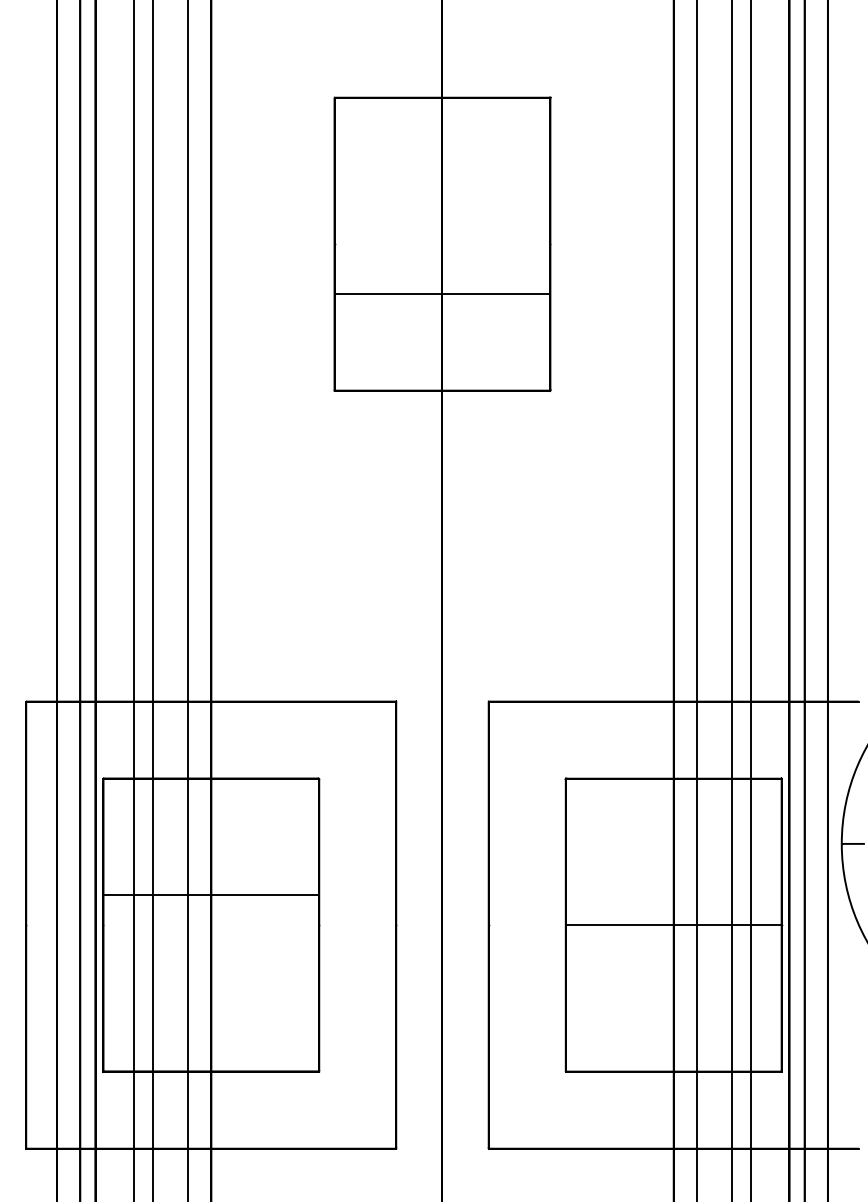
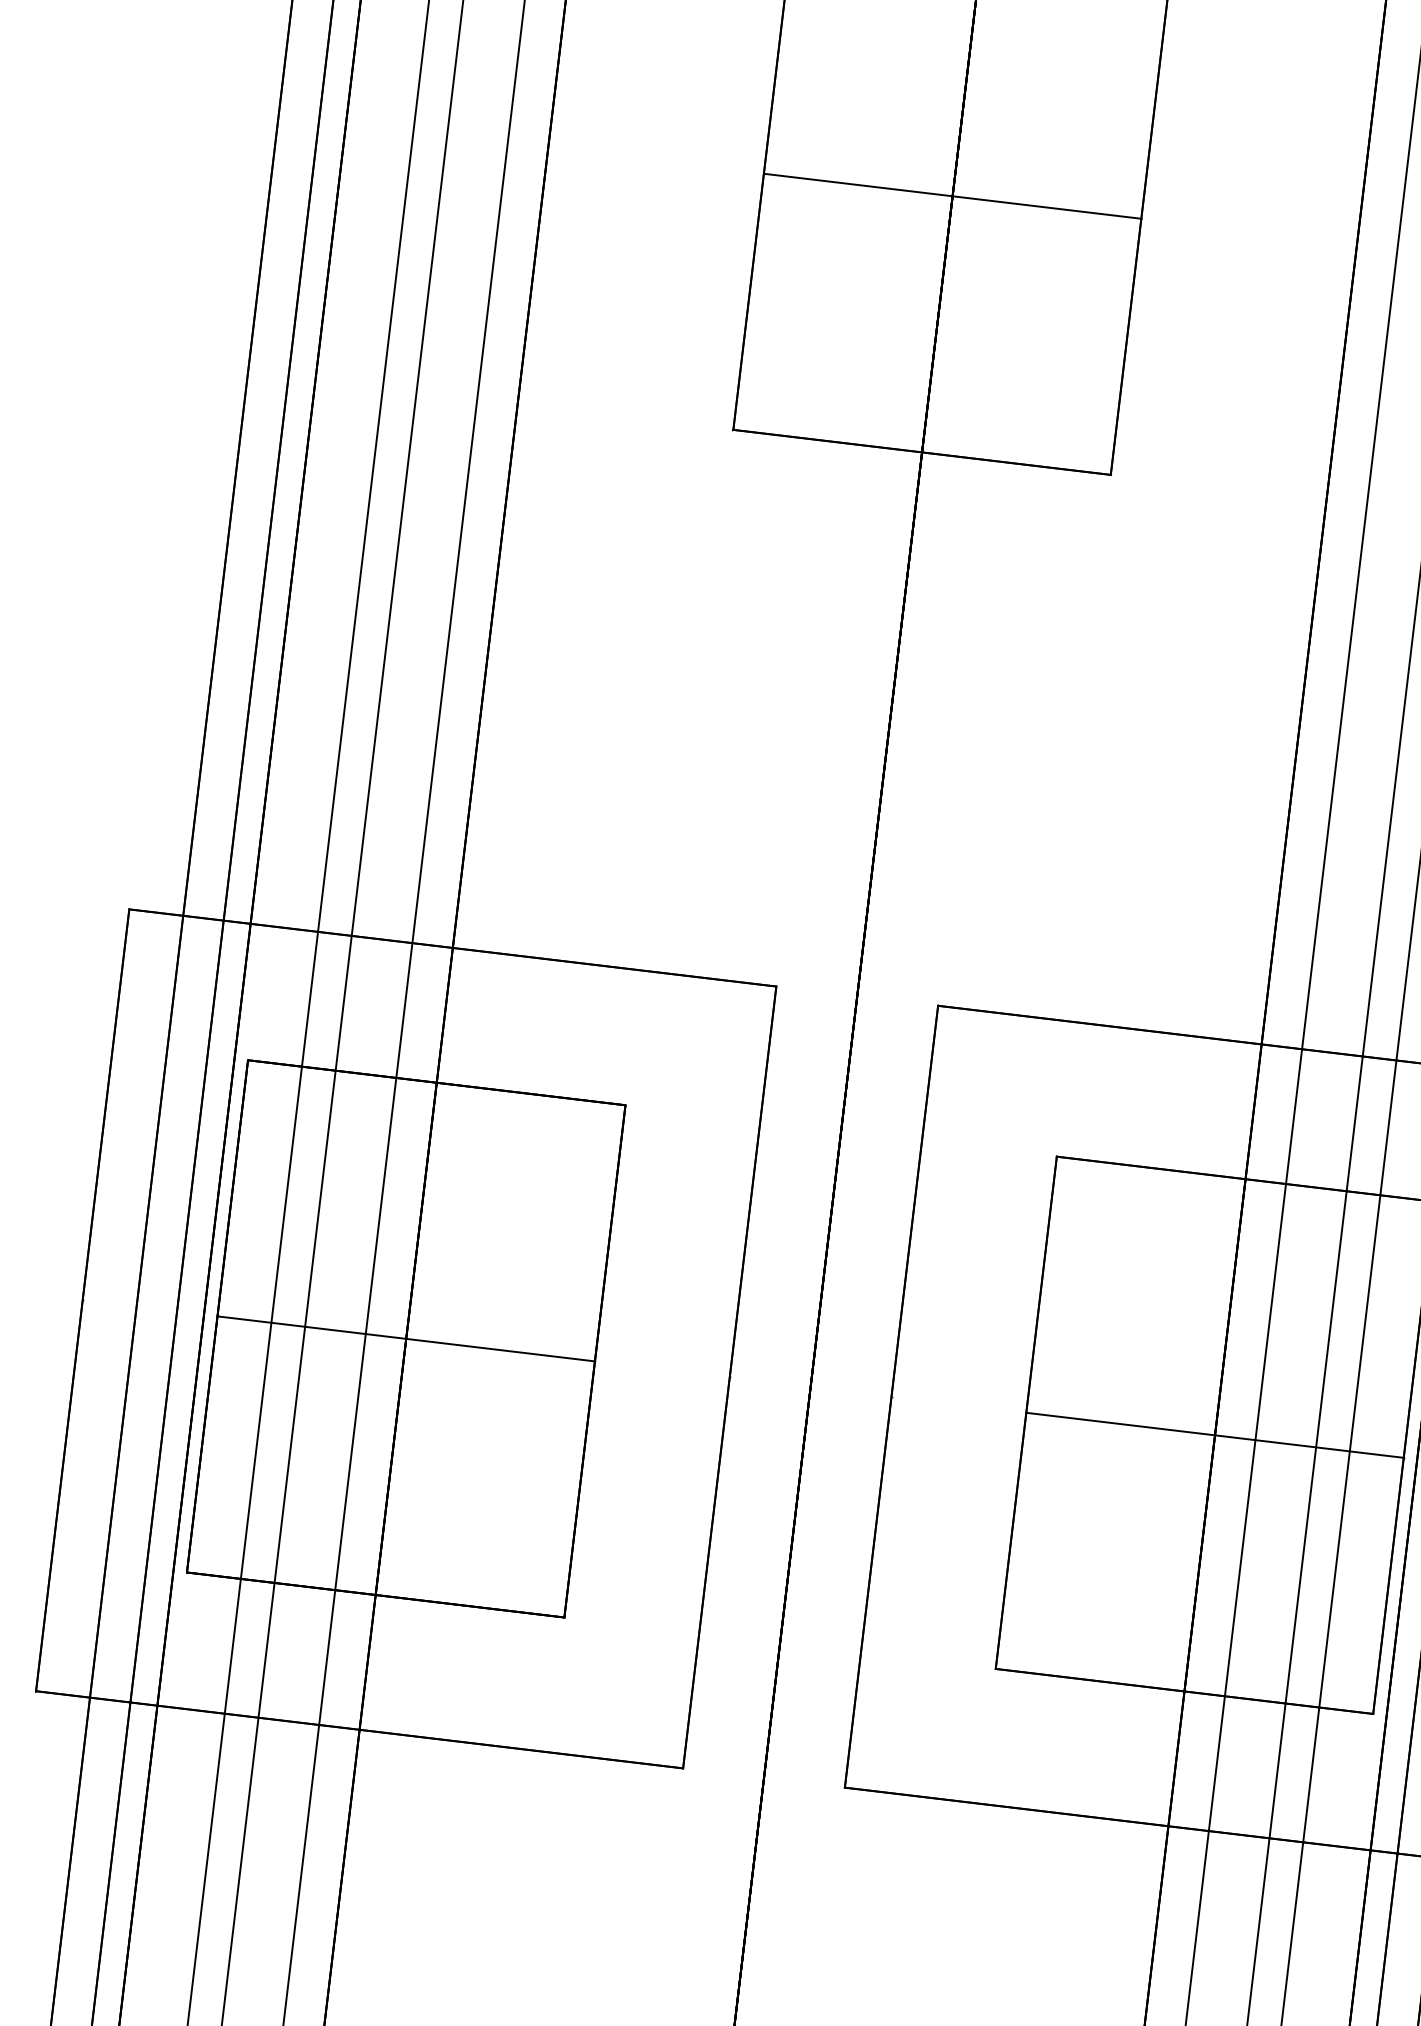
line: (442, 294) -> (952, 196), moved
line: (211, 895) -> (406, 1339), moved

